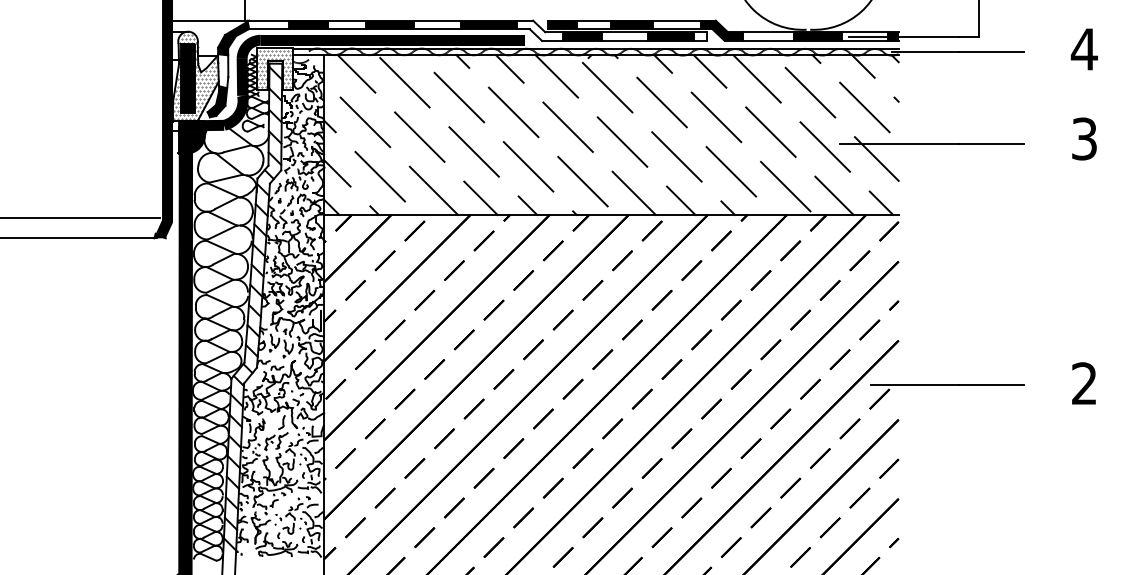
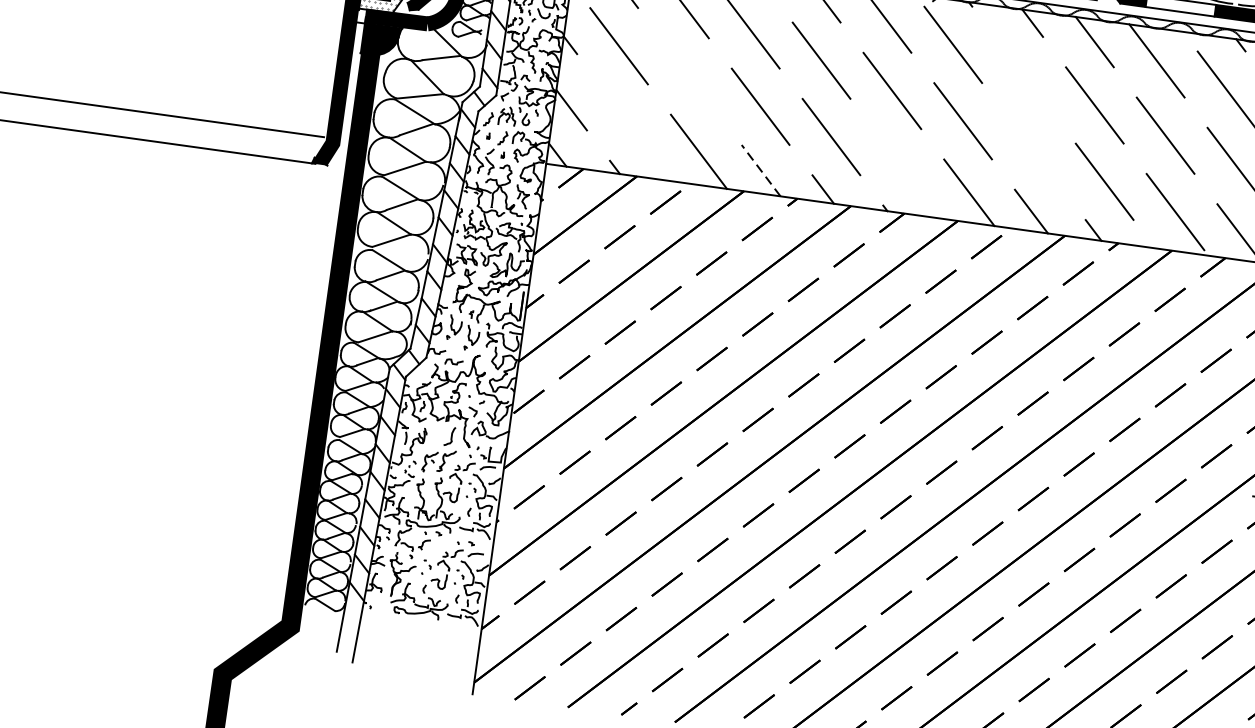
line: (661, 102) -> (1023, 75), removed
line: (419, 136) -> (689, 75), removed
line: (676, 156) -> (1033, 150), removed
line: (379, 176) -> (628, 122), removed
line: (582, 181) -> (901, 167), removed
line: (480, 198) -> (760, 170), solid -> dashed

